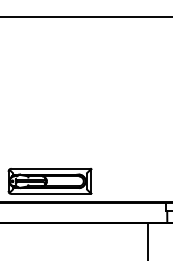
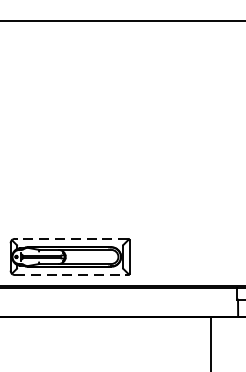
line: (50, 168) -> (70, 238), solid -> dashed
line: (51, 193) -> (72, 274), solid -> dashed

